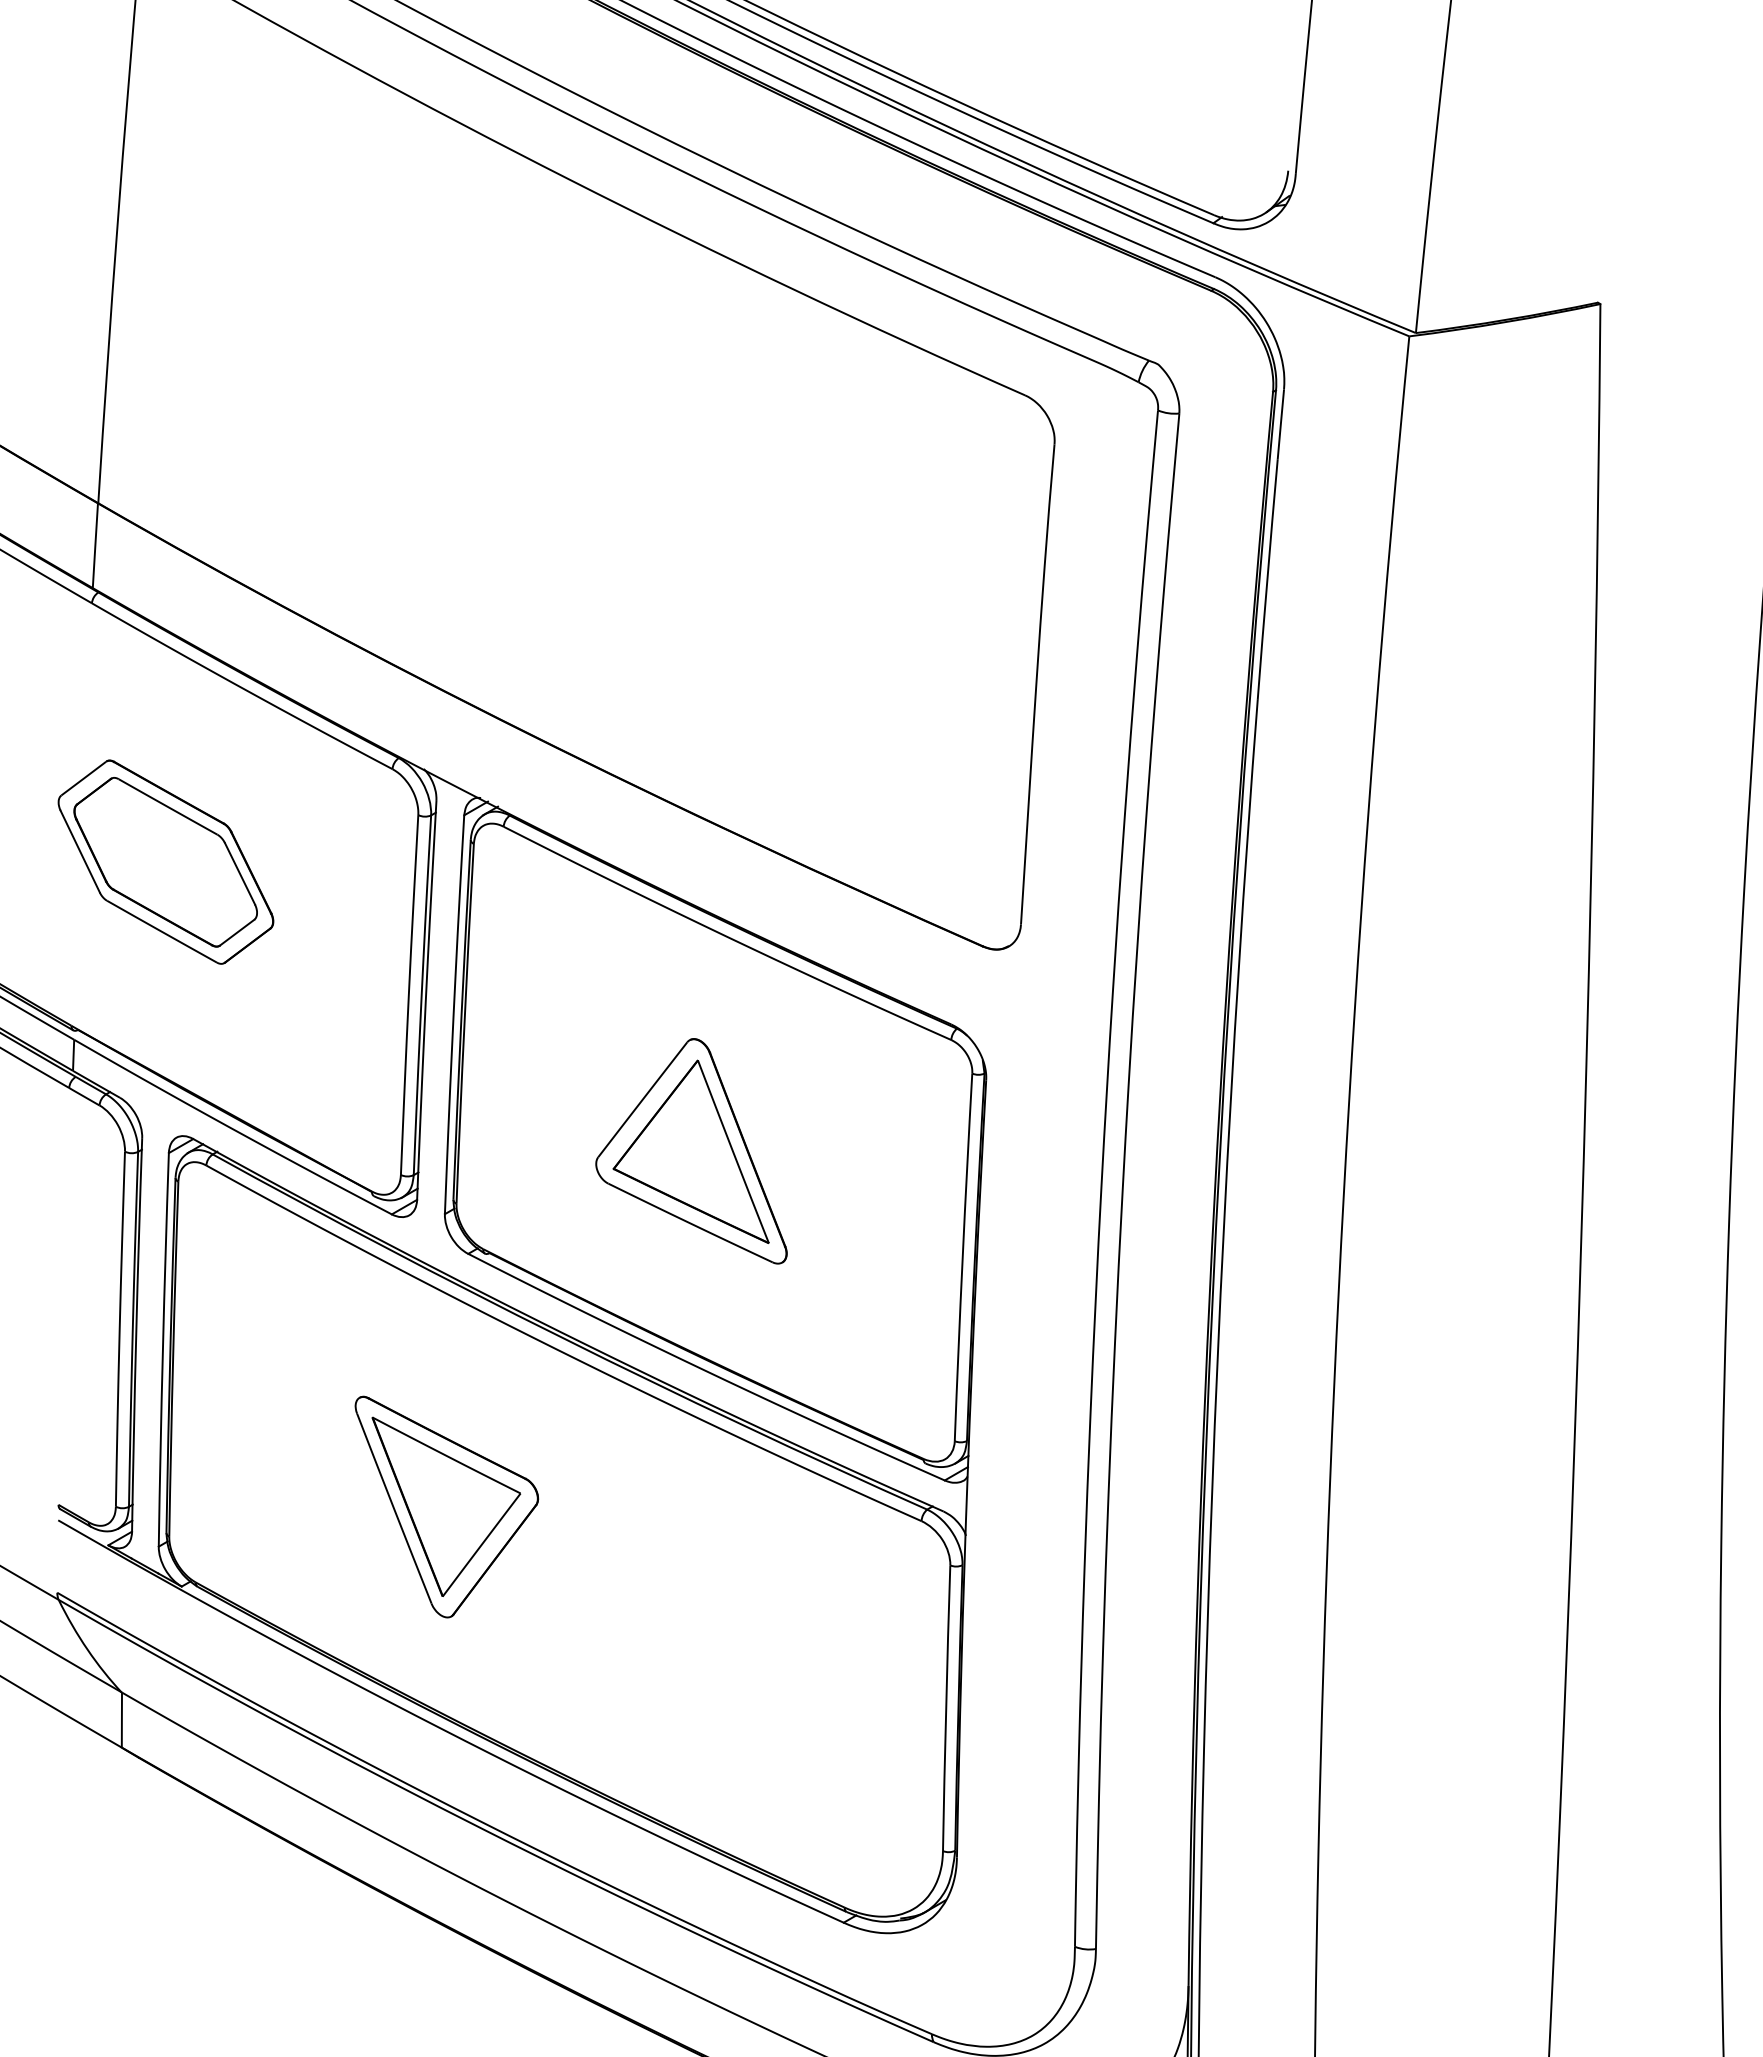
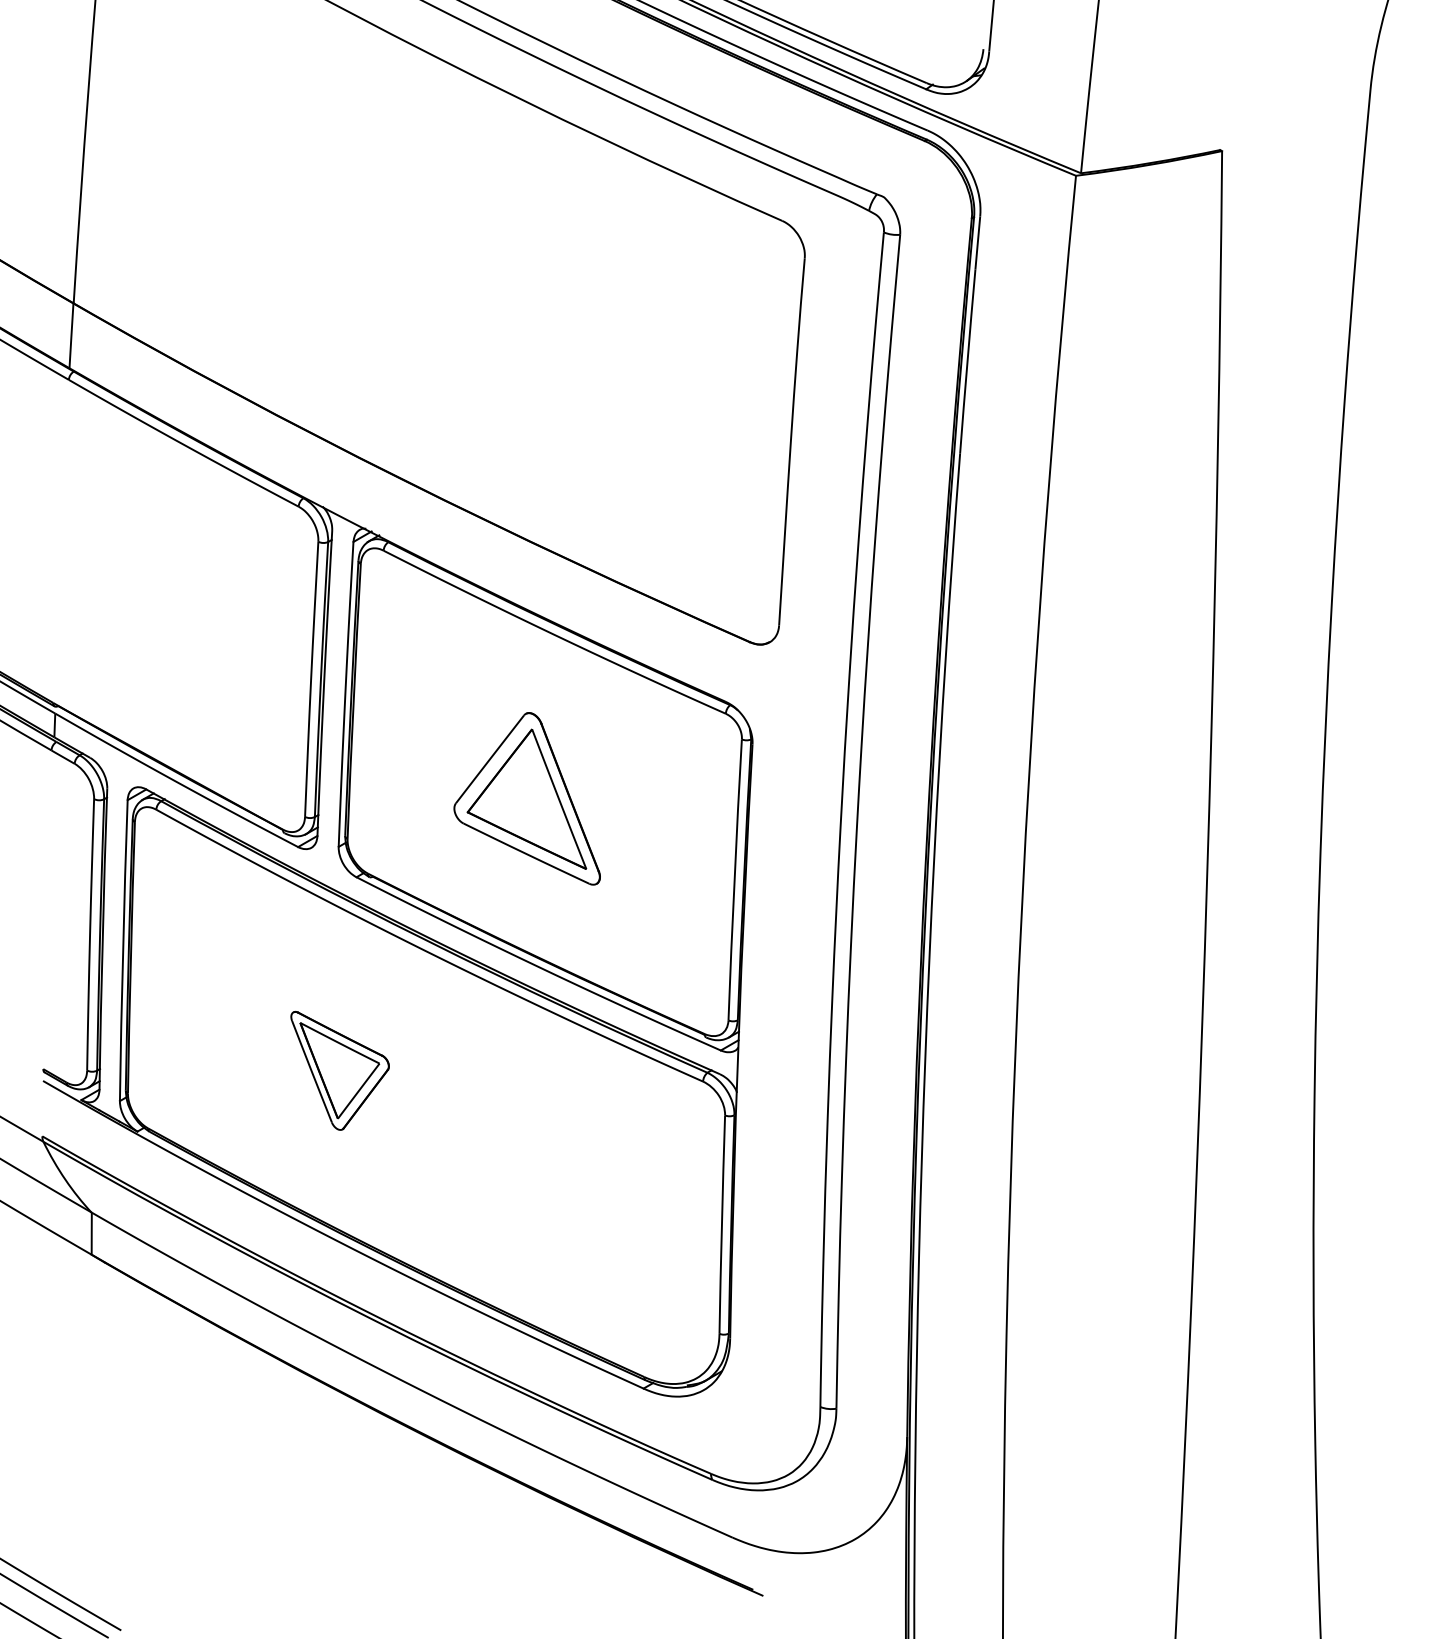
part: (166, 861) -> (125, 577), removed
part: (445, 1506) -> (339, 1070), size x0.7

